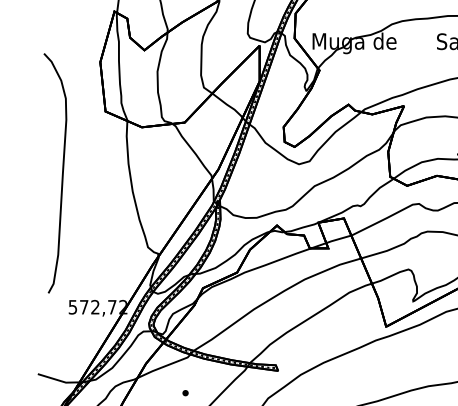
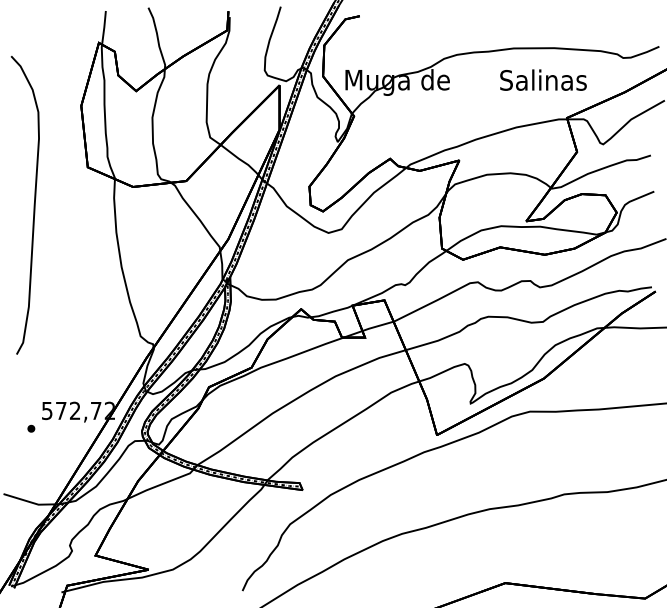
curve: (61, 173) -> (33, 205), moved
part: (185, 392) -> (31, 428), moved

